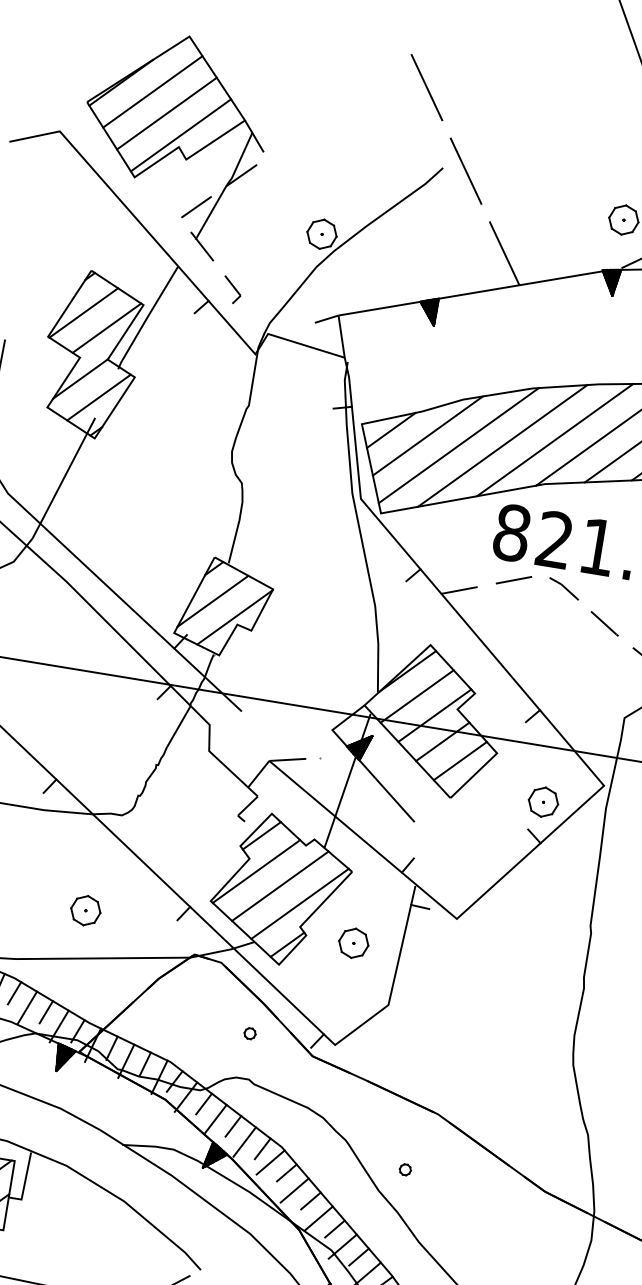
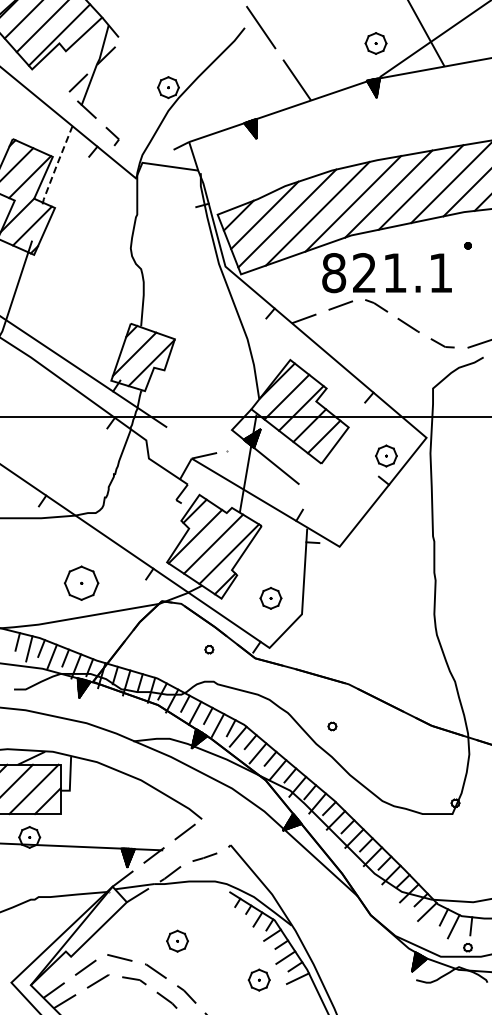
line: (146, 317) -> (56, 165), solid -> dashed
part: (85, 909) -> (81, 582), size x1.6
part: (353, 943) -> (270, 598), moved

